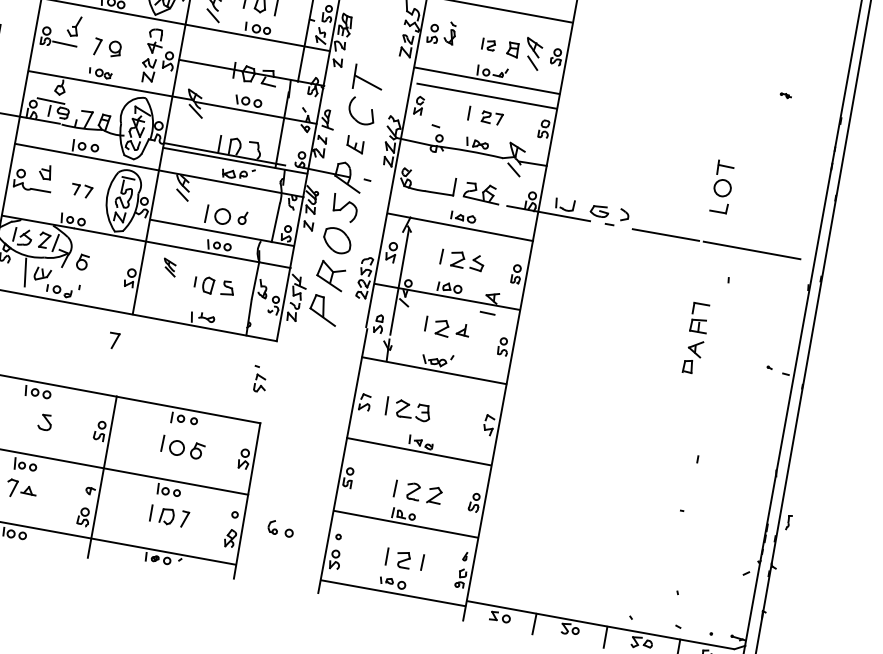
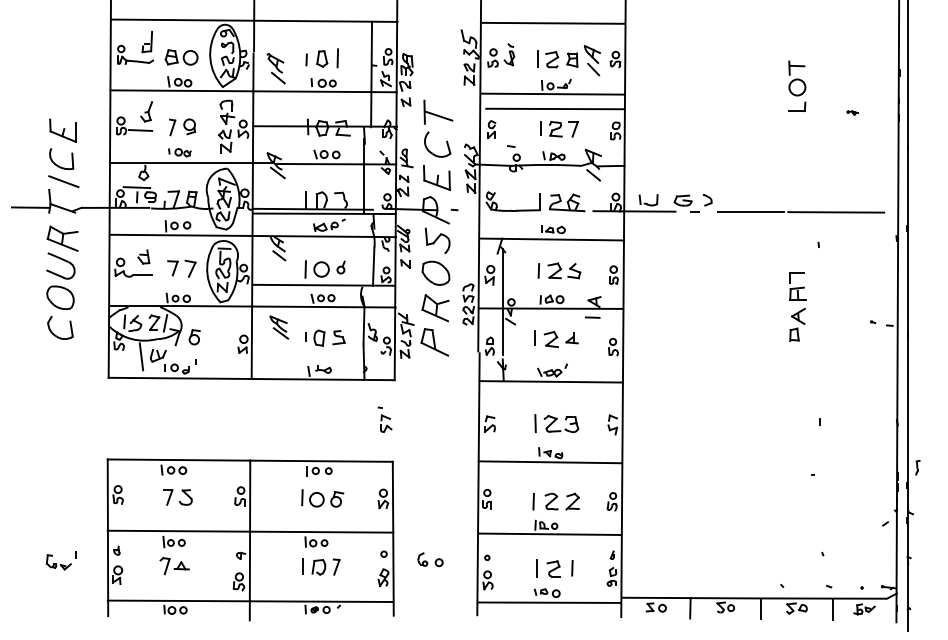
part: (488, 45) -> (548, 59), size x1.67
part: (785, 95) -> (852, 112), moved
part: (491, 118) -> (563, 129), size x1.43
part: (354, 144) -> (436, 177), size x1.67
part: (723, 186) -> (797, 85), moved
part: (81, 190) -> (181, 268), size x1.43
part: (169, 267) -> (279, 327), size x1.43
part: (114, 340) -> (168, 497), moved
part: (408, 409) -> (556, 423), moved

